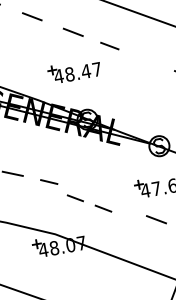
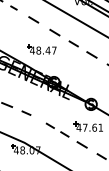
line: (144, 58) -> (91, 54), added
part: (74, 71) -> (41, 49), moved
part: (89, 202) -> (57, 129), moved

